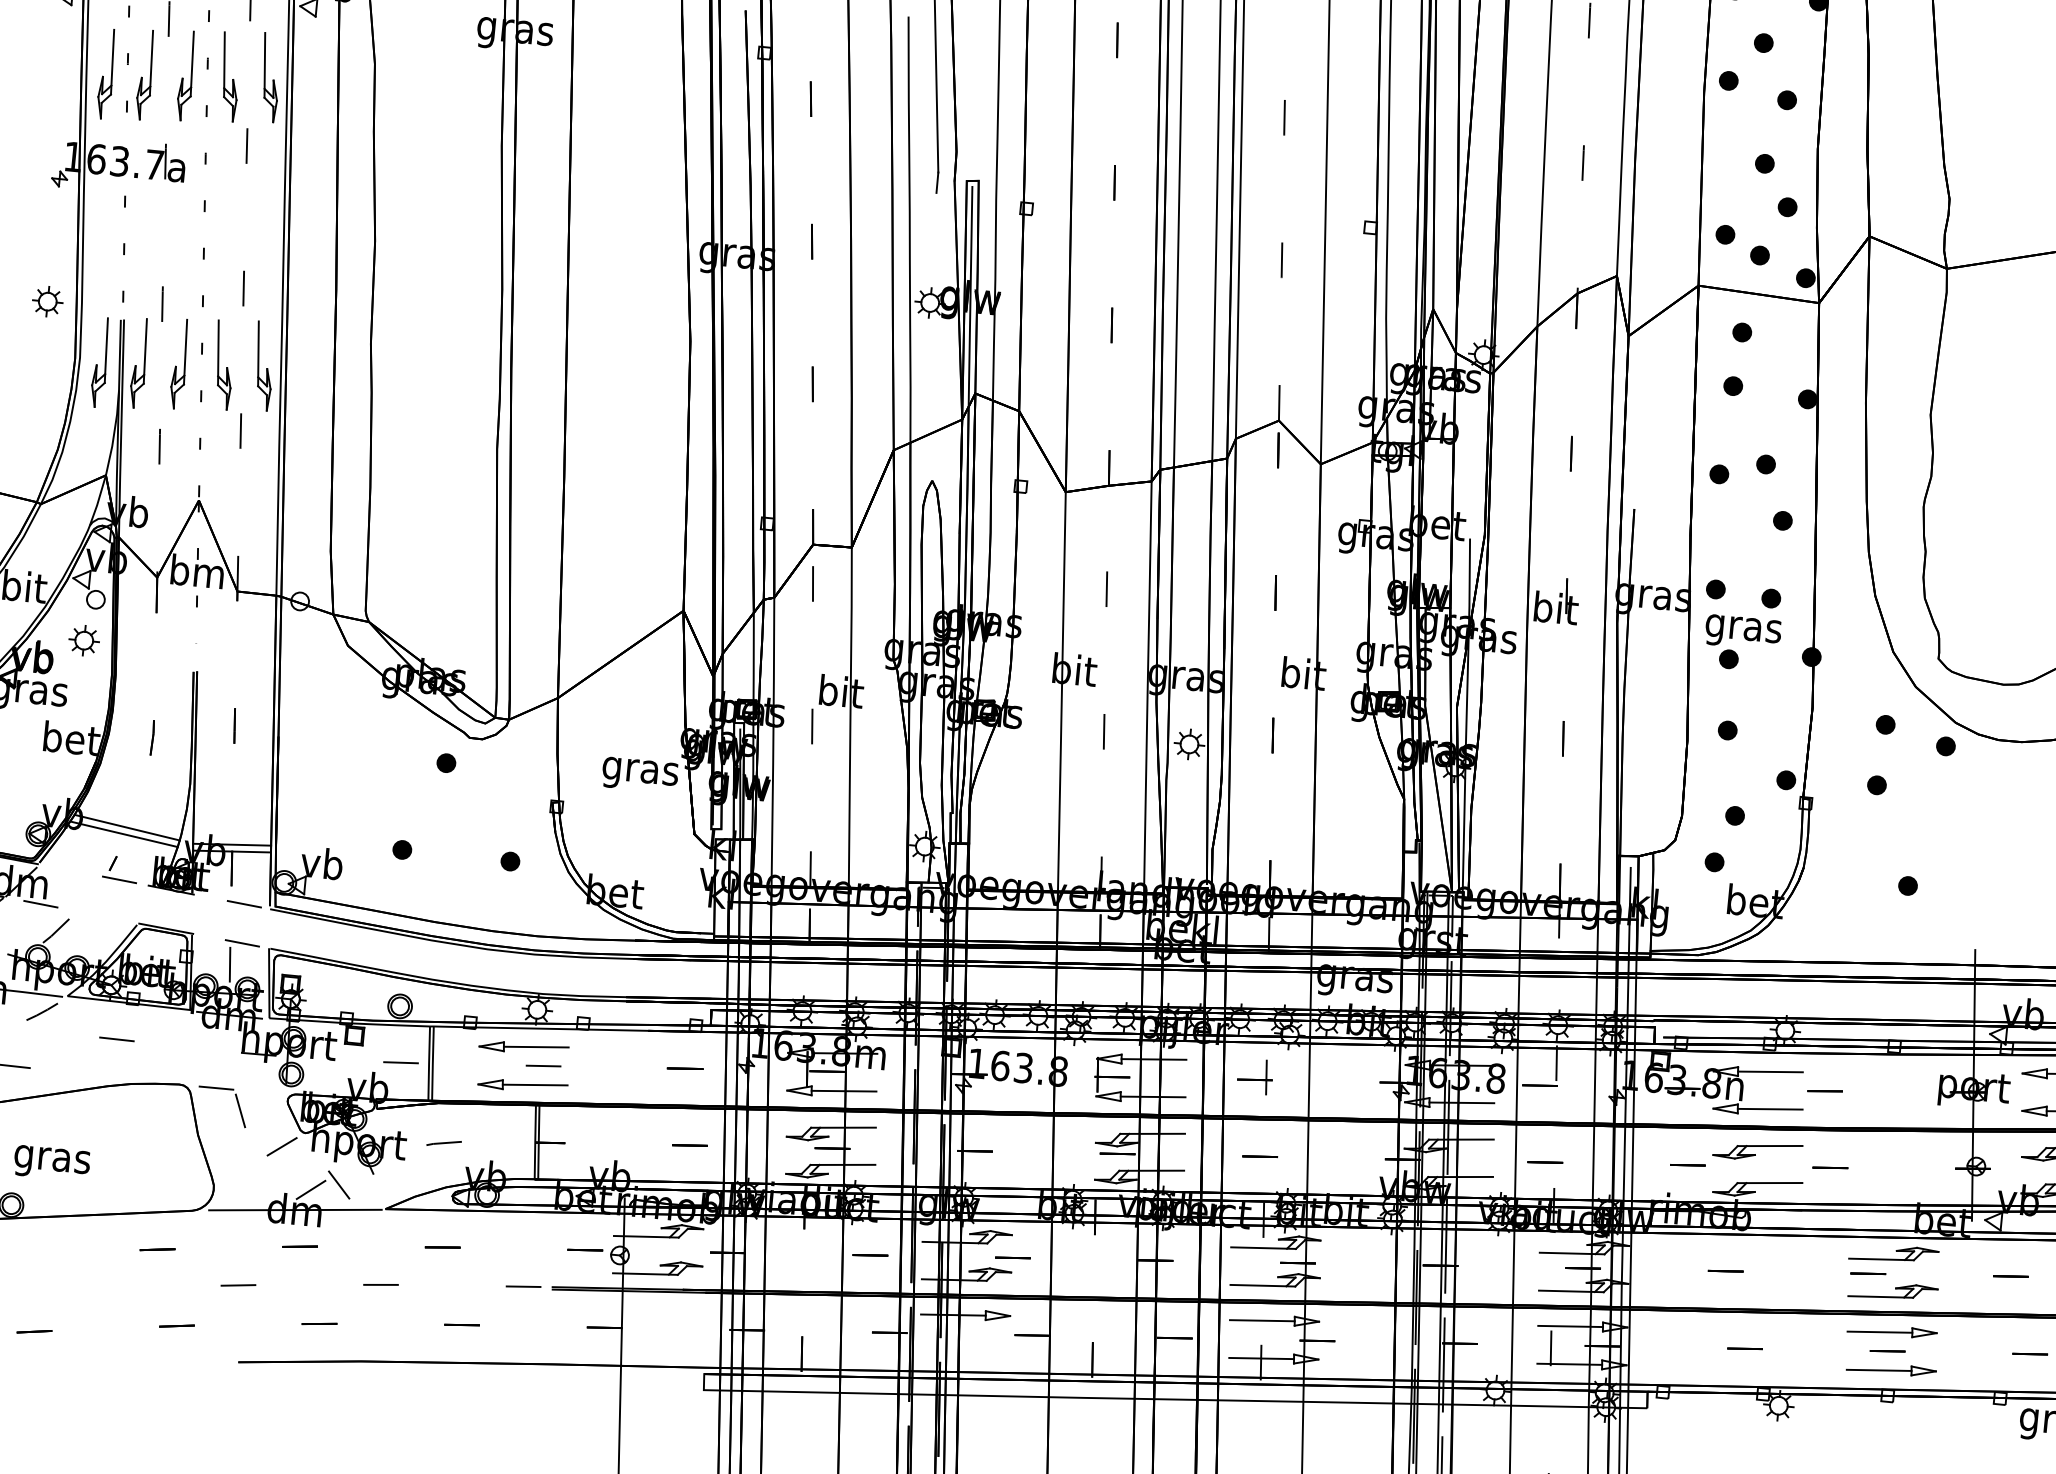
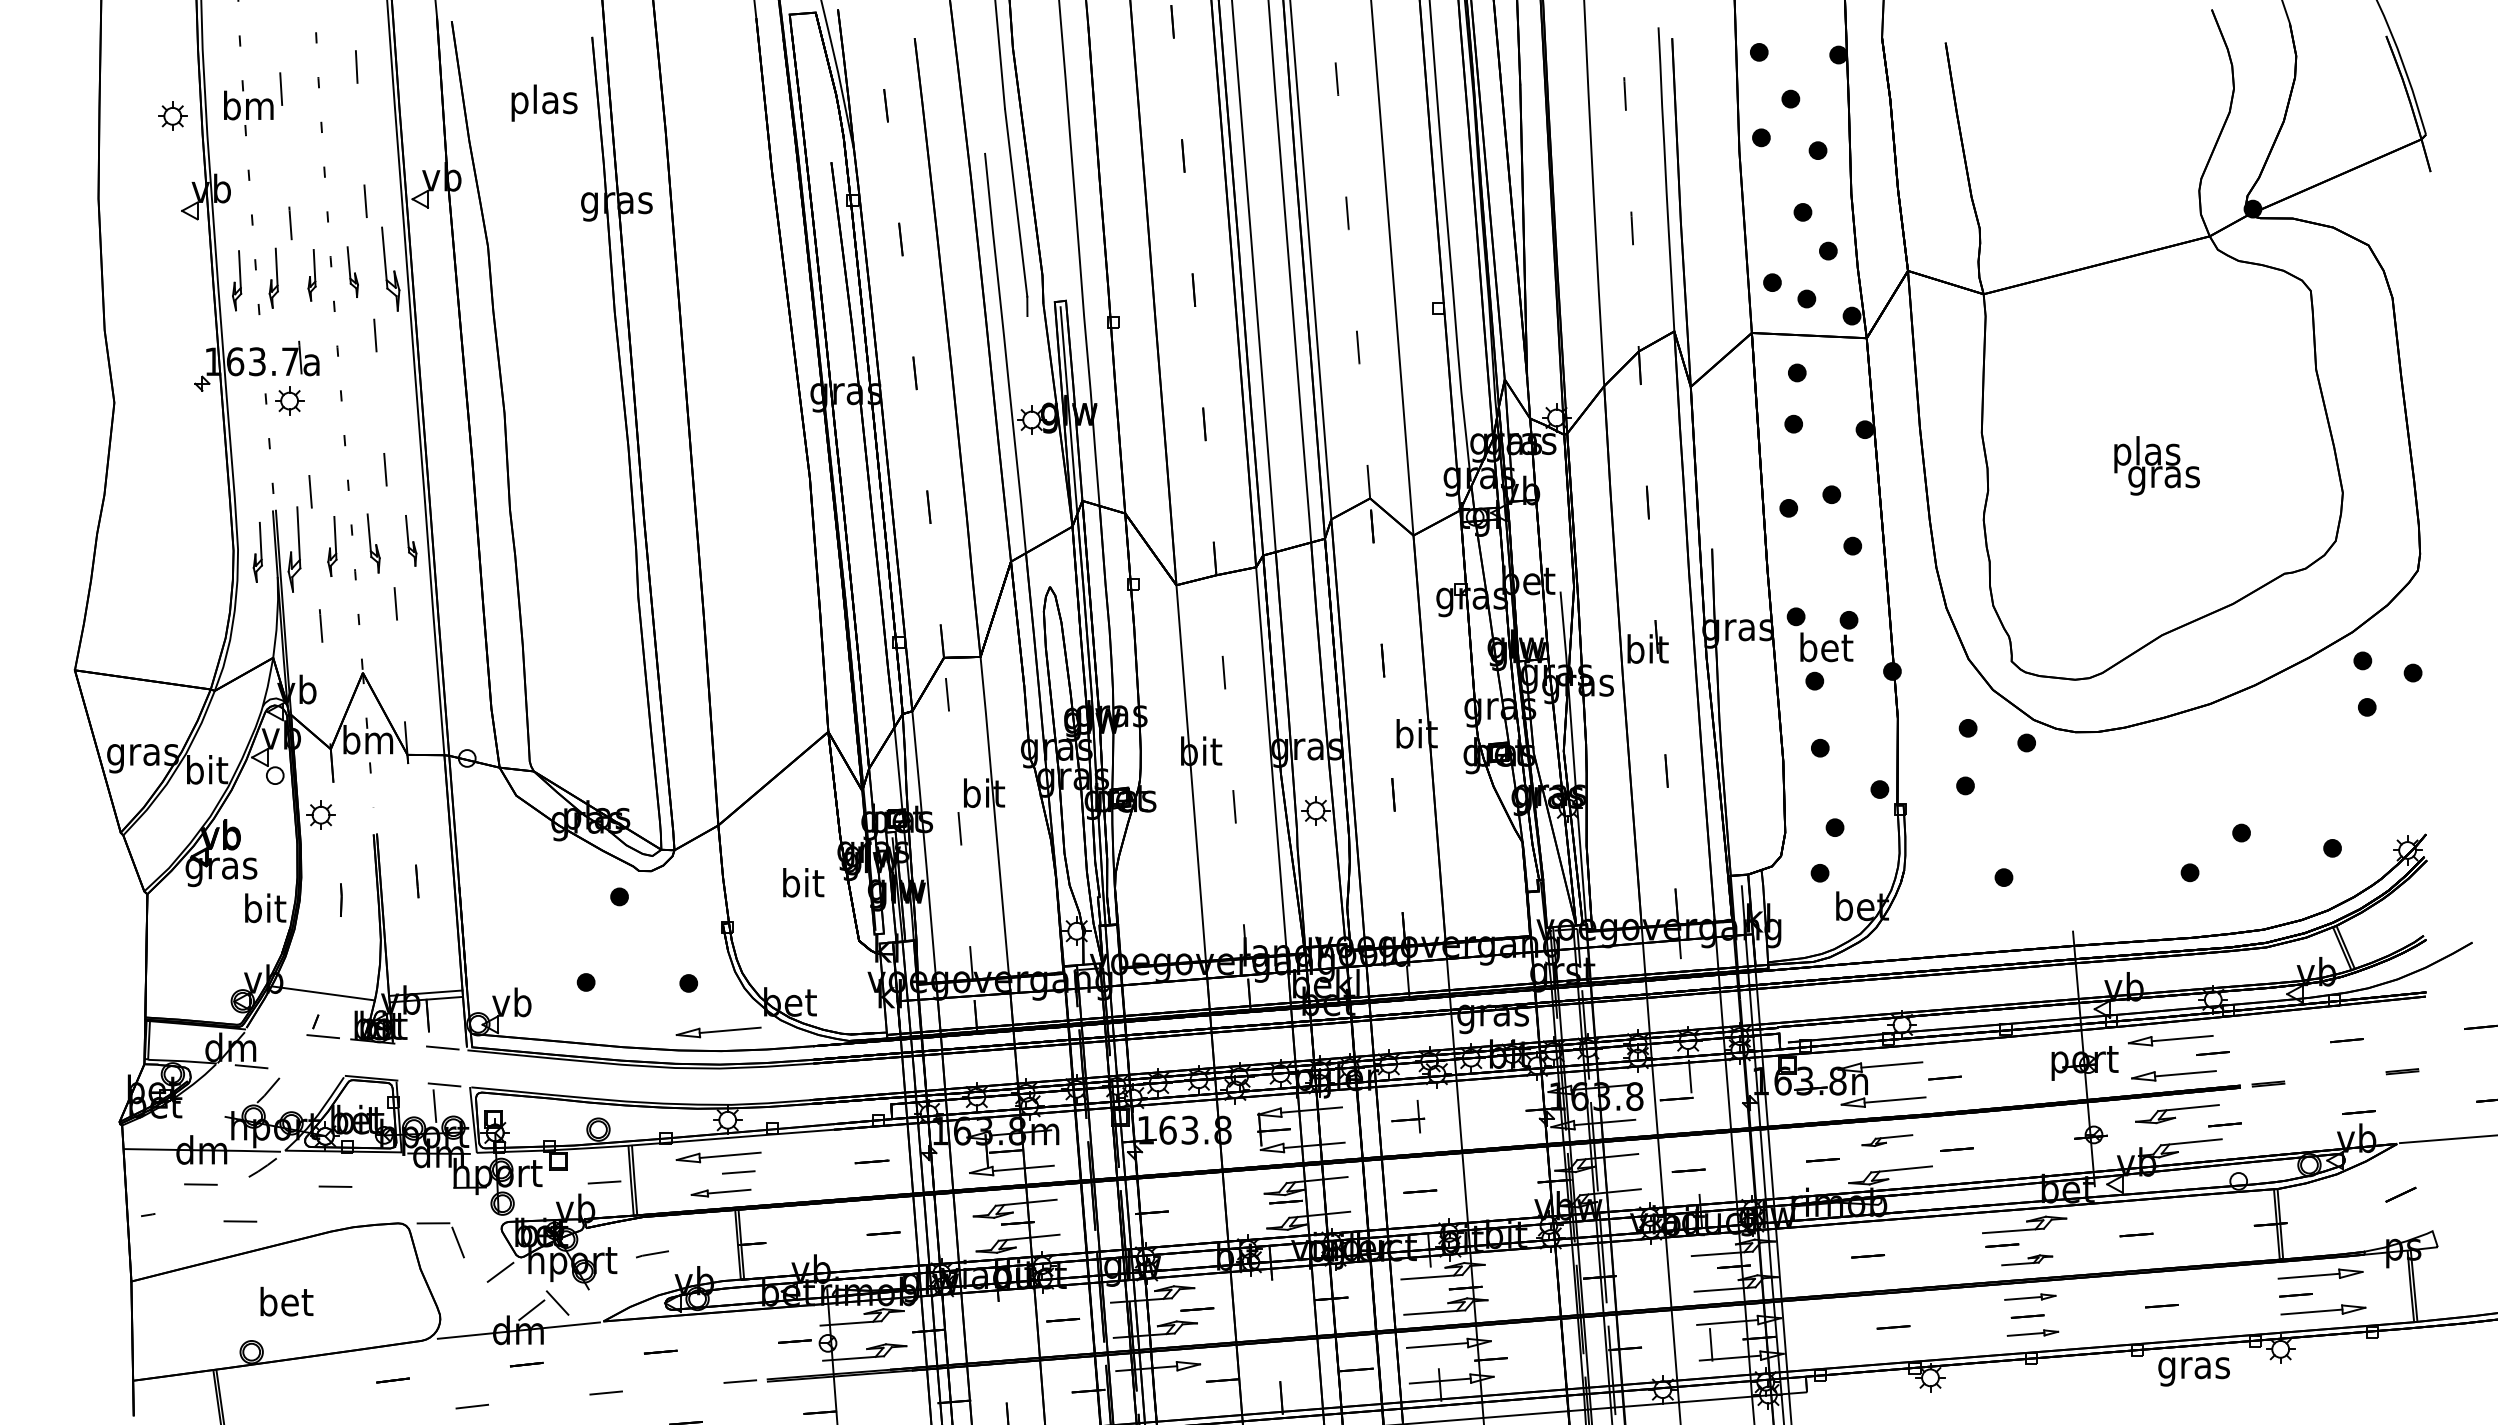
part: (106, 73) -> (236, 280), size x0.7
part: (145, 75) -> (273, 278), size x0.7
part: (185, 76) -> (311, 275), size x0.6
part: (229, 76) -> (352, 271), size x0.6
part: (47, 301) -> (289, 400), moved
part: (100, 362) -> (257, 552), size x0.7
part: (179, 364) -> (332, 546), size x0.7
part: (223, 365) -> (373, 543), size x0.7
part: (262, 365) -> (410, 540), size x0.6
text: (1743, 628) -> (1825, 650), gras -> bet
part: (83, 639) -> (320, 814), moved
text: (71, 738) -> (265, 908), bet -> bit
text: (640, 771) -> (802, 886), gras -> bit
line: (127, 827) -> (325, 986), removed
part: (536, 916) -> (718, 1032), added
part: (522, 1085) -> (720, 1192), size x0.7
part: (1758, 1151) -> (1887, 1140), size x0.6
text: (52, 1158) -> (285, 1304), gras -> bet
part: (1892, 1291) -> (2026, 1260), size x0.6
part: (1892, 1330) -> (2030, 1296), size x0.6
part: (1891, 1368) -> (2032, 1332), size x0.6

